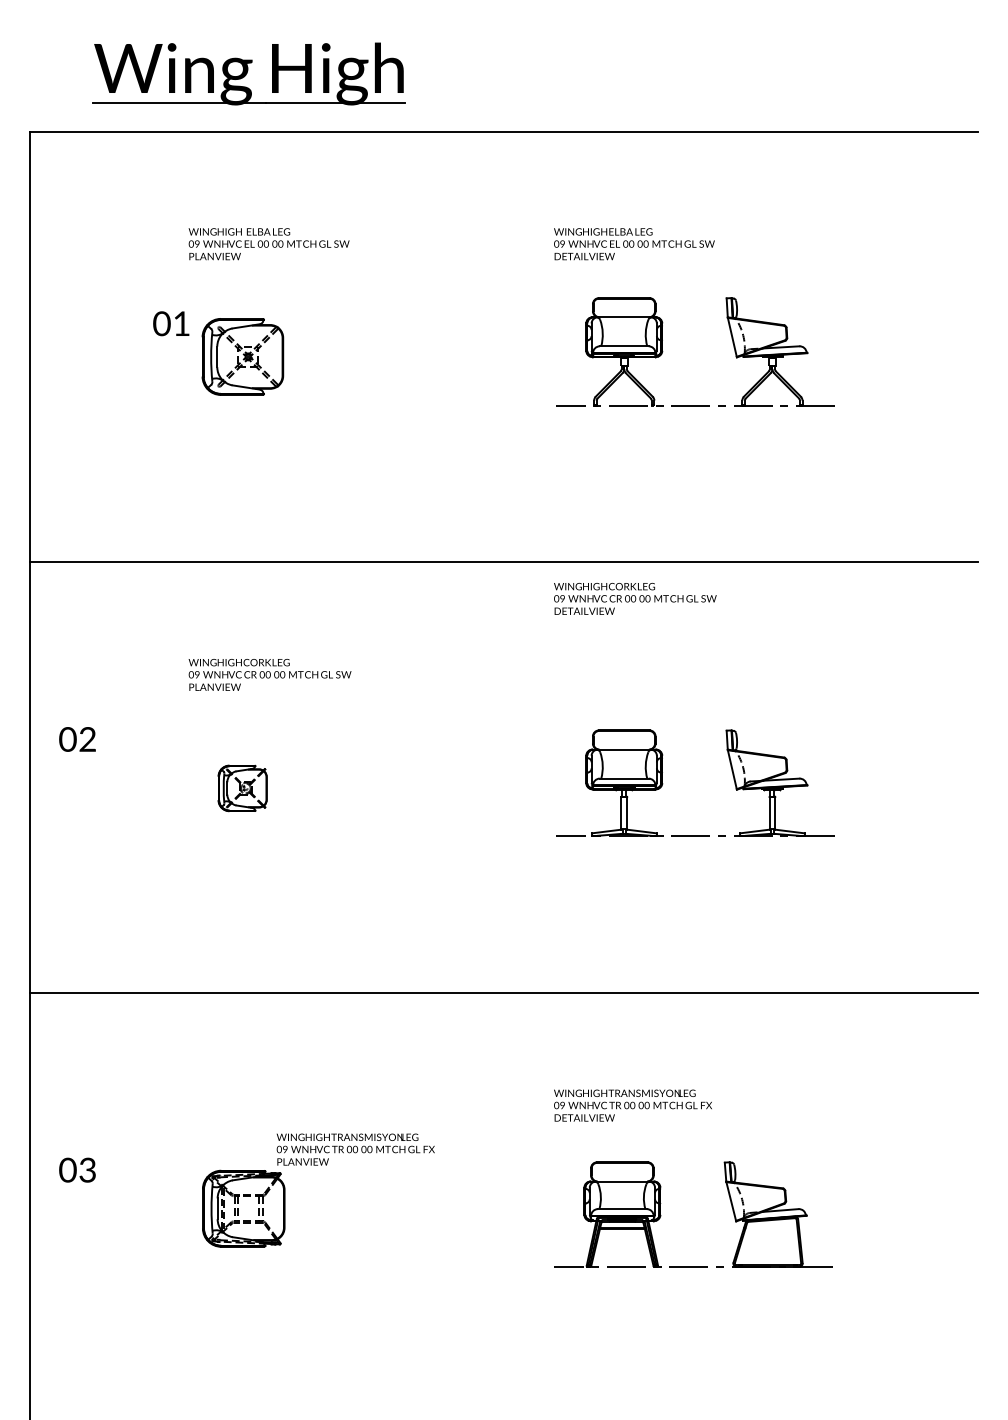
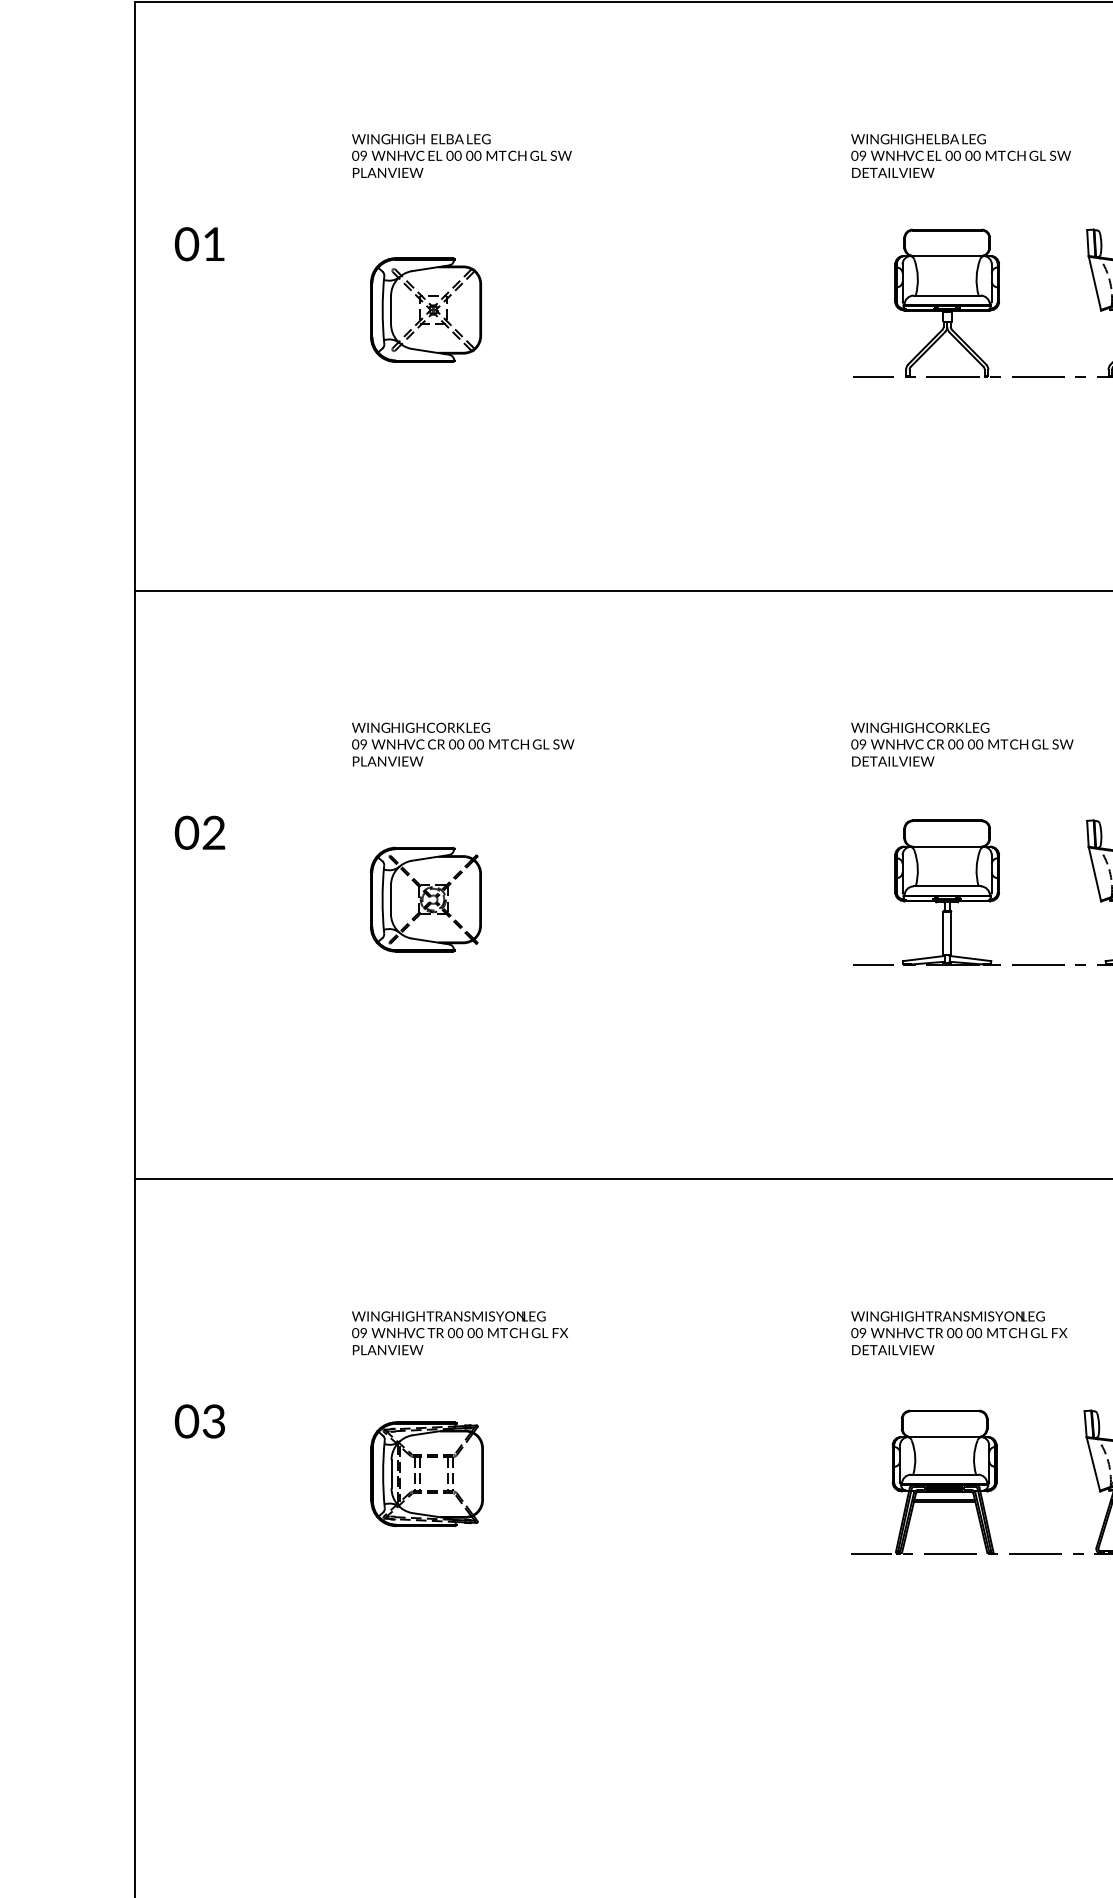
text: (171, 323) -> (200, 243), moved
text: (635, 598) -> (962, 744), moved
part: (242, 788) -> (425, 899), size x1.67
text: (355, 1149) -> (459, 1333), moved

